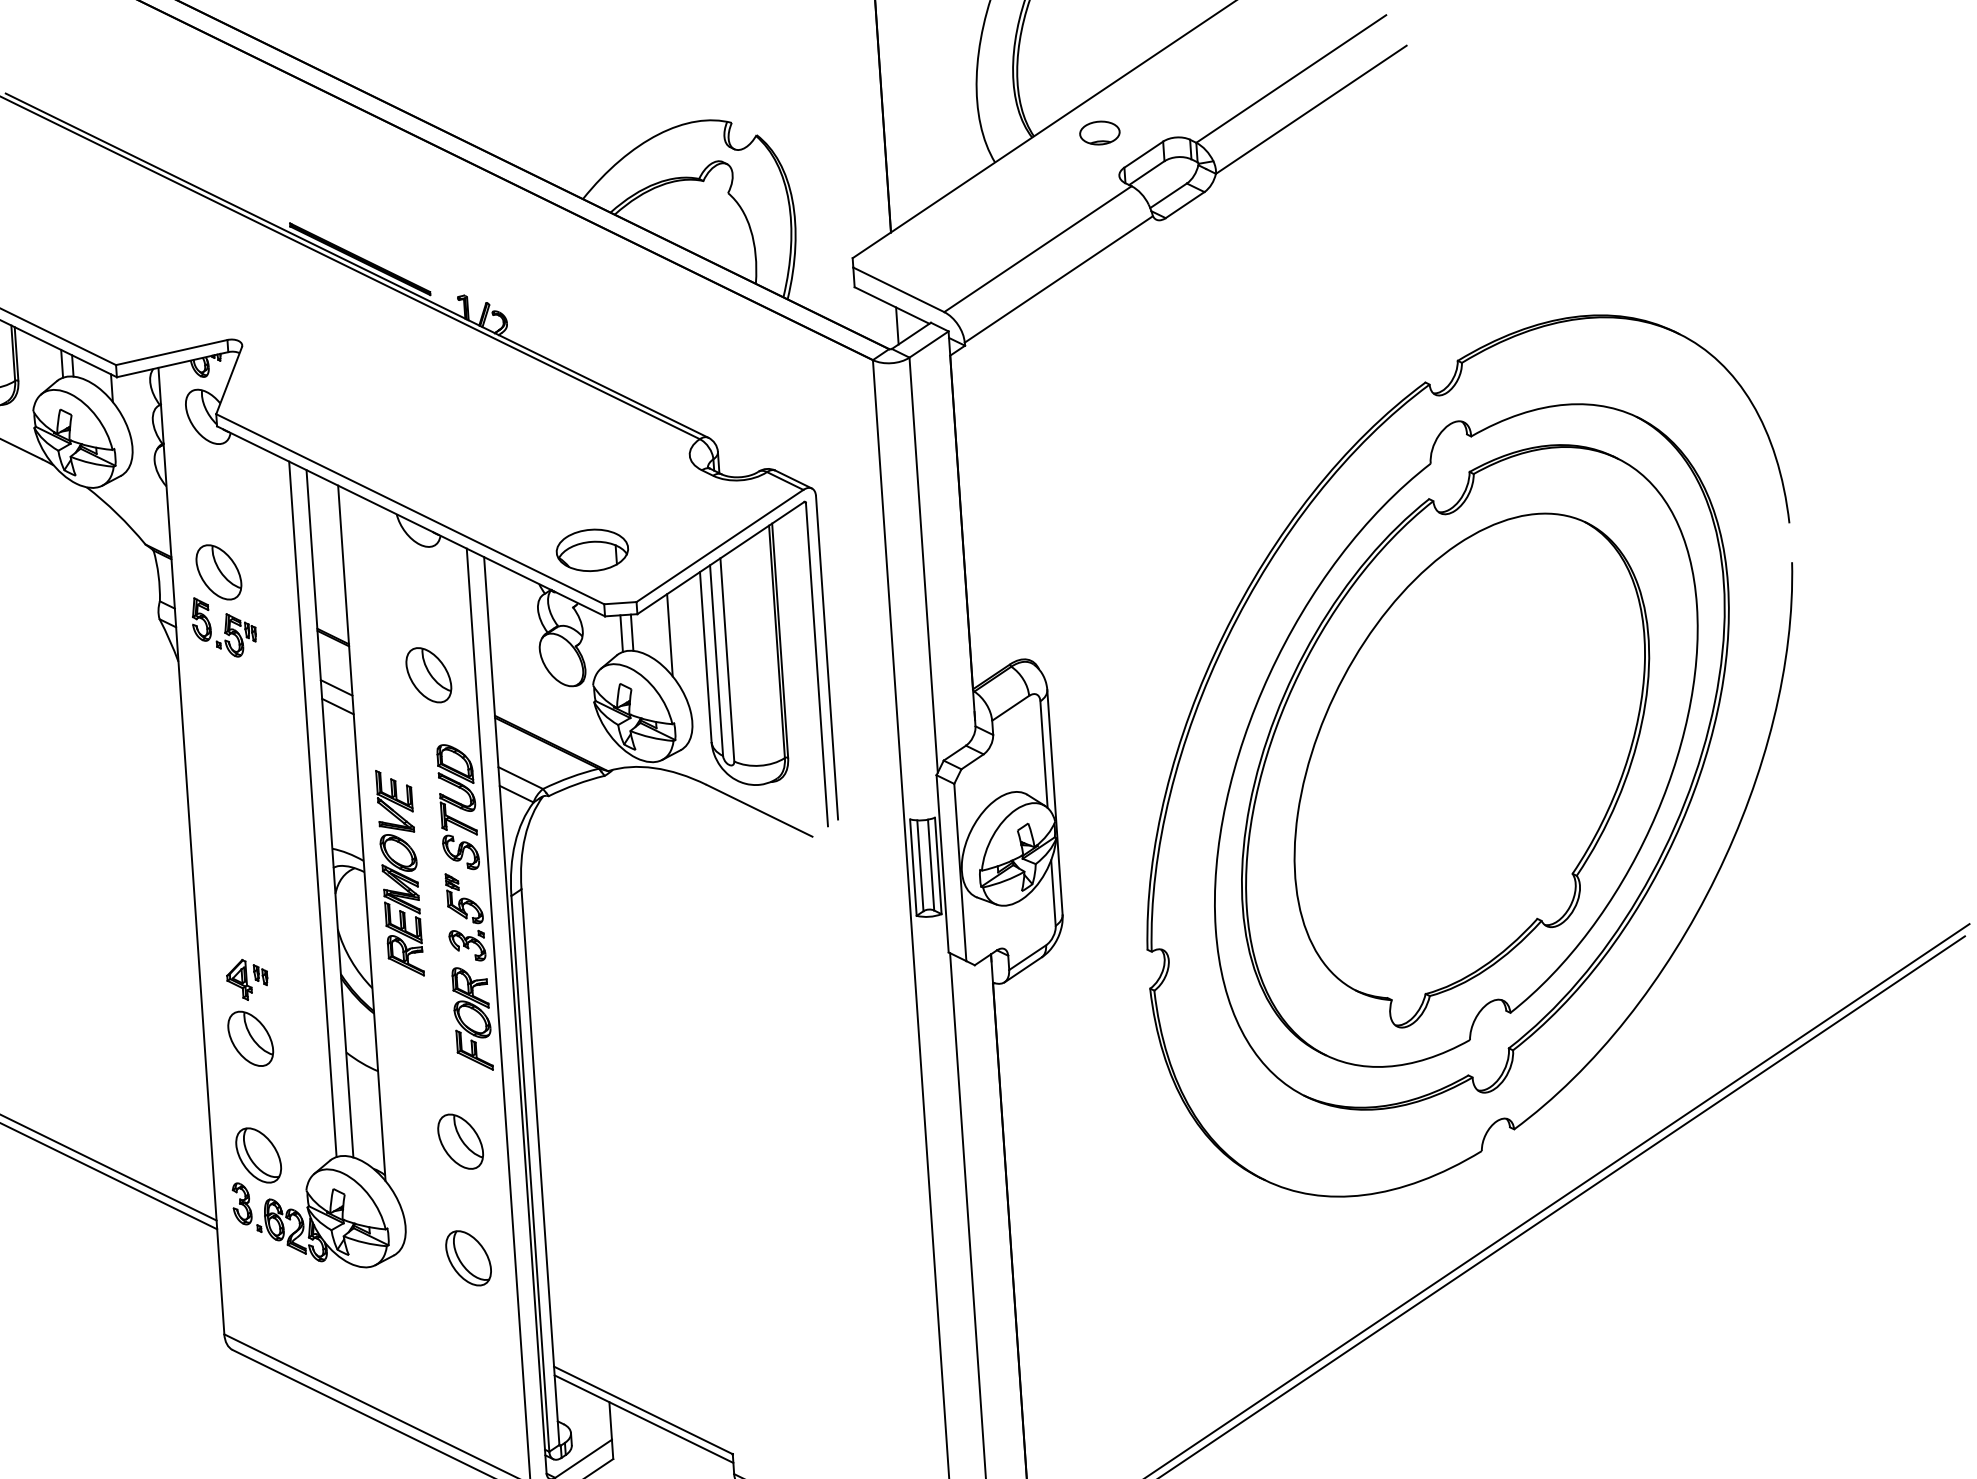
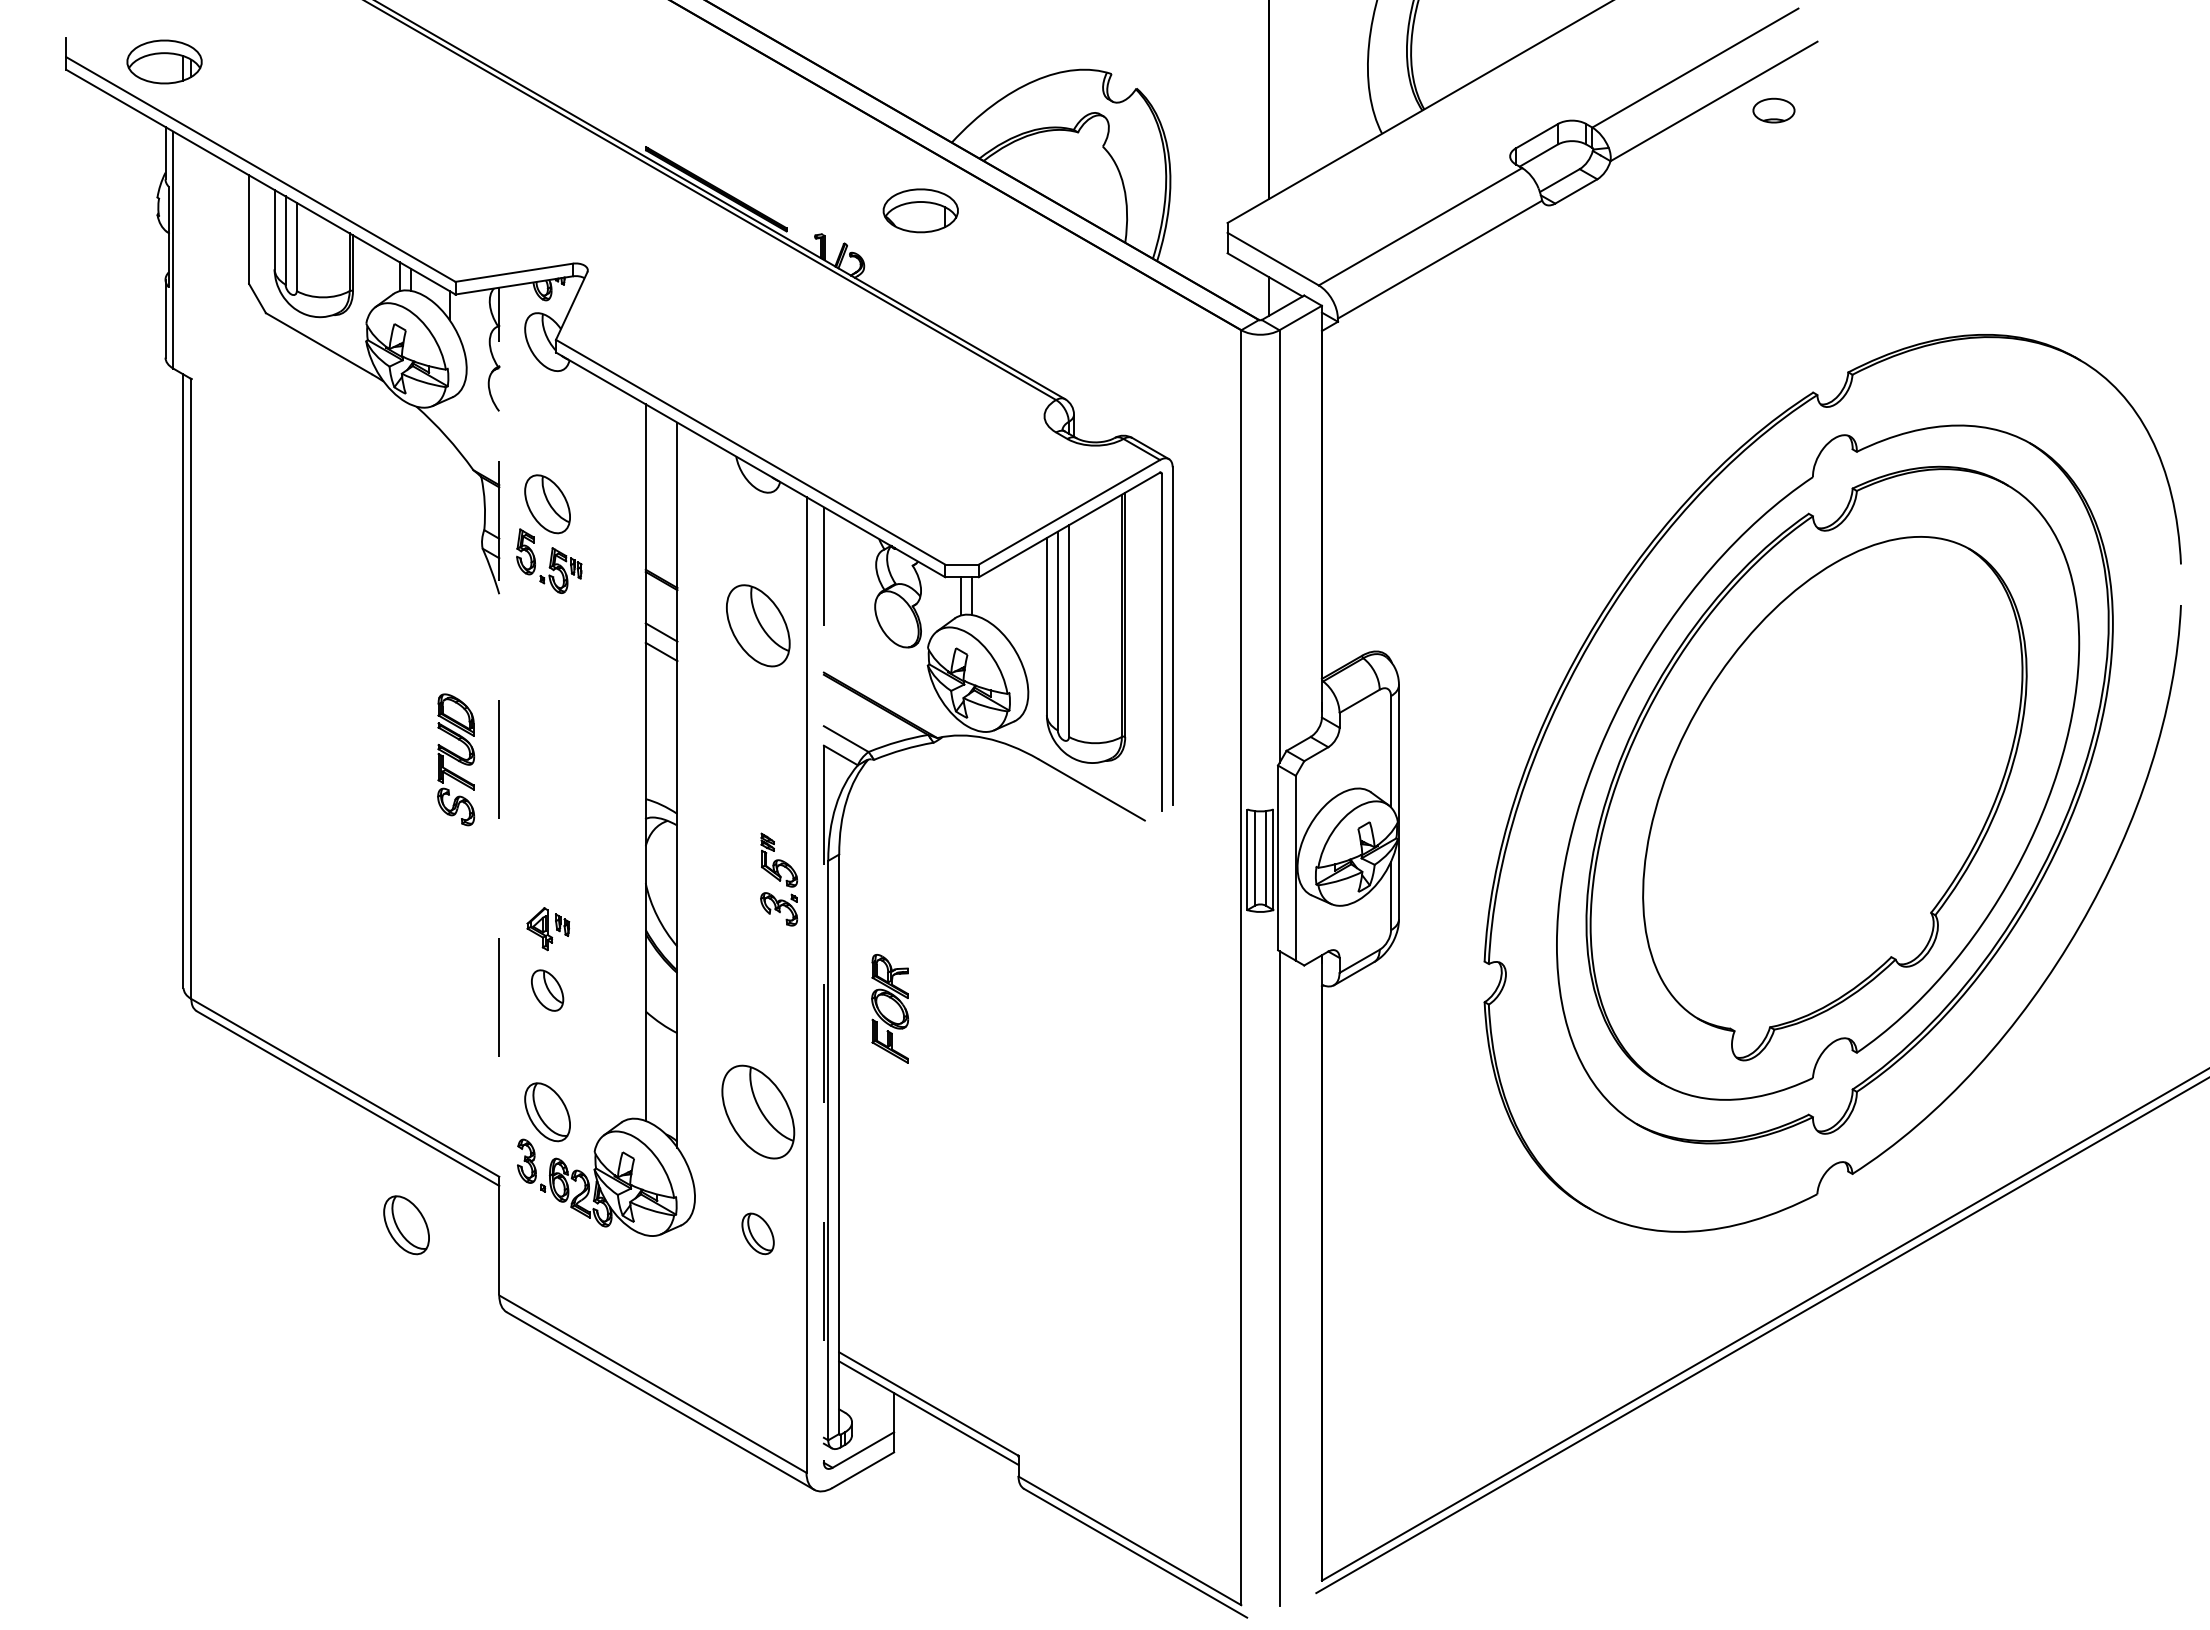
part: (1099, 132) -> (1773, 110), moved
part: (592, 550) -> (920, 210), moved
line: (670, 635) -> (1011, 601), removed
part: (428, 674) -> (757, 625), size x1.4
part: (458, 806) -> (456, 759), moved
line: (313, 809) -> (628, 756), removed
line: (191, 851) -> (499, 791), solid -> dashed
part: (400, 872) -> (714, 828), removed
line: (514, 1014) -> (823, 984), solid -> dashed
part: (472, 1018) -> (890, 1008), moved
part: (250, 1038) -> (547, 990), size x0.7
part: (460, 1142) -> (757, 1112), size x1.6
part: (467, 1258) -> (757, 1233), size x0.7
part: (130, 1273) -> (406, 1225), added

